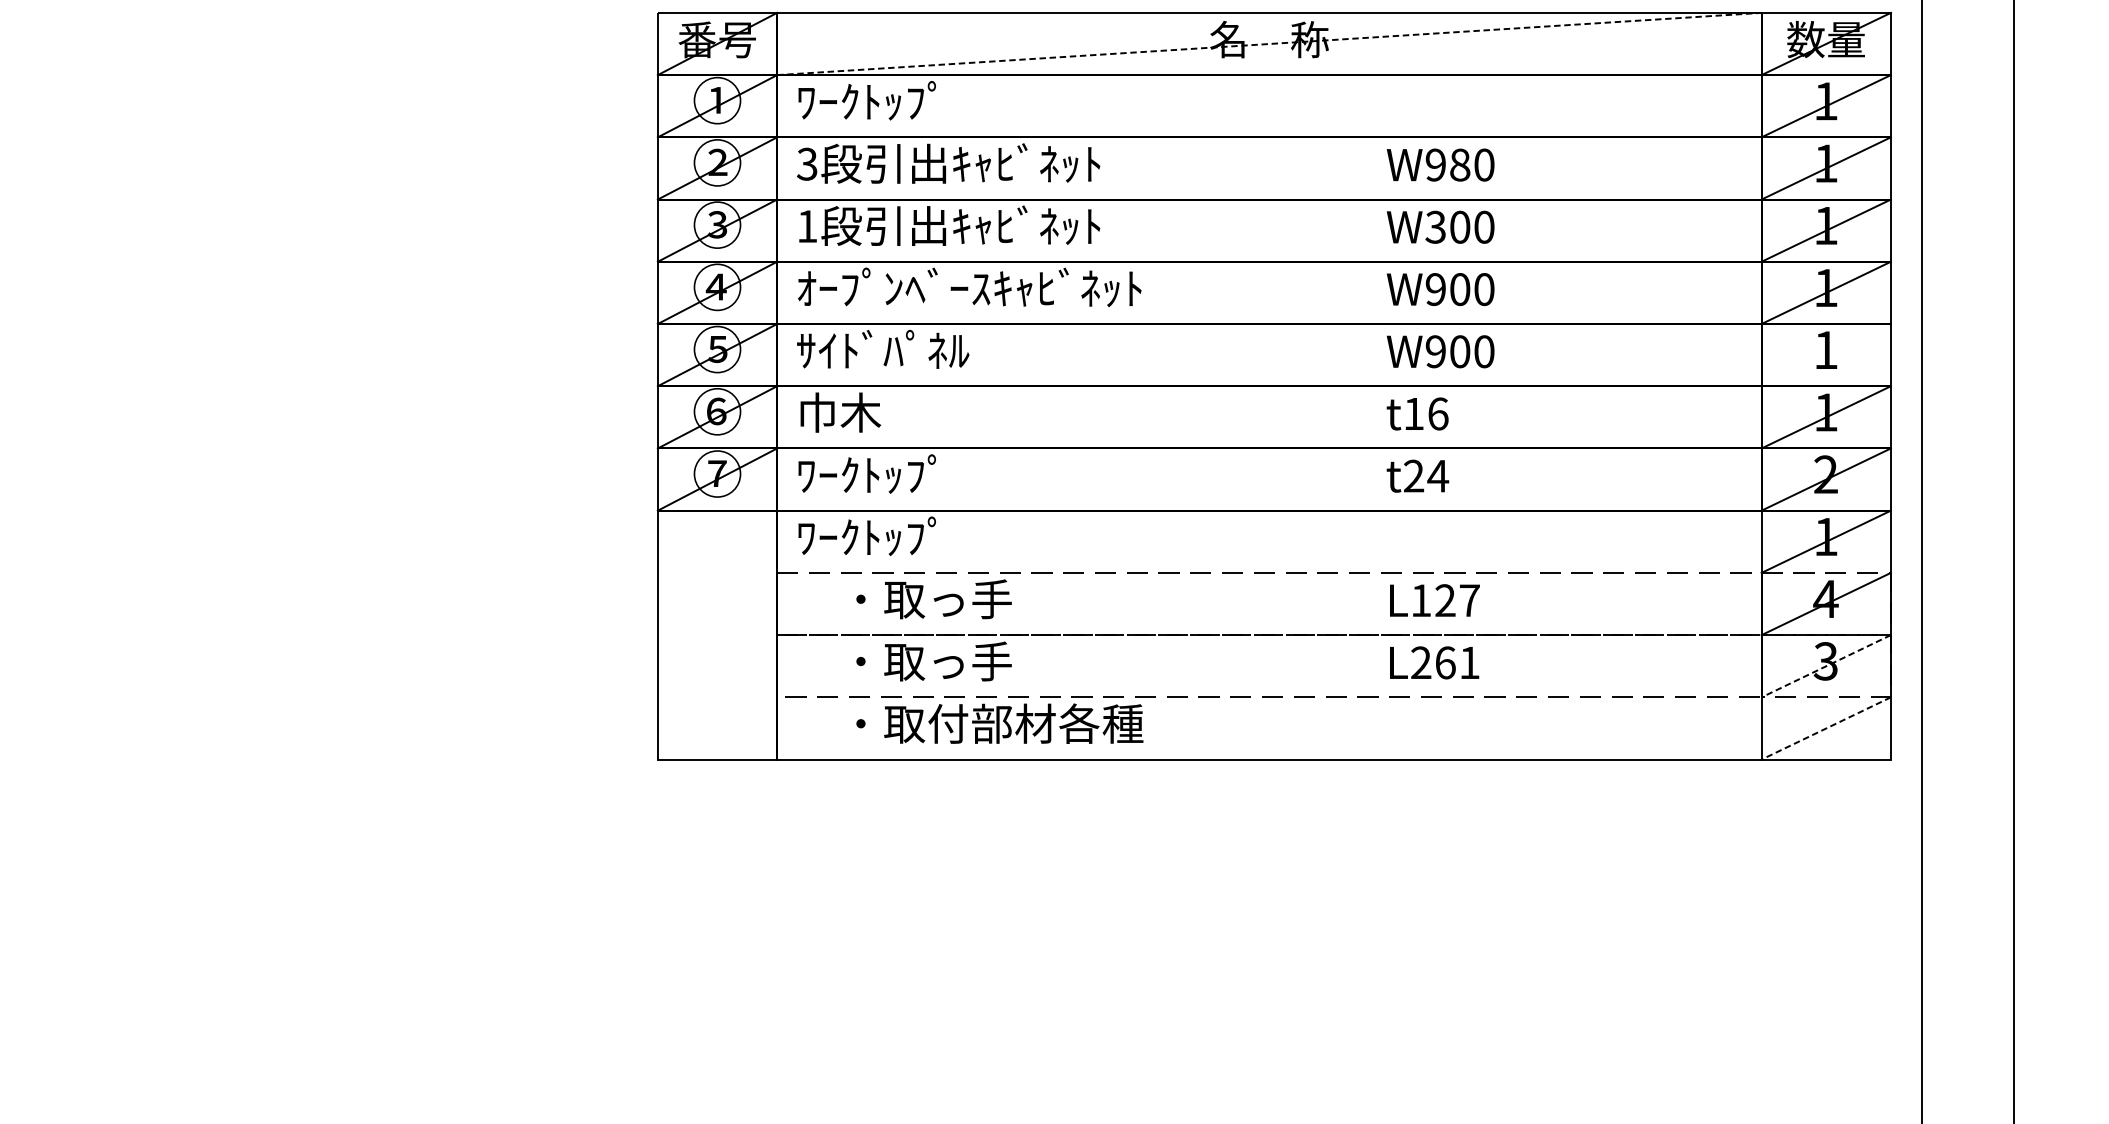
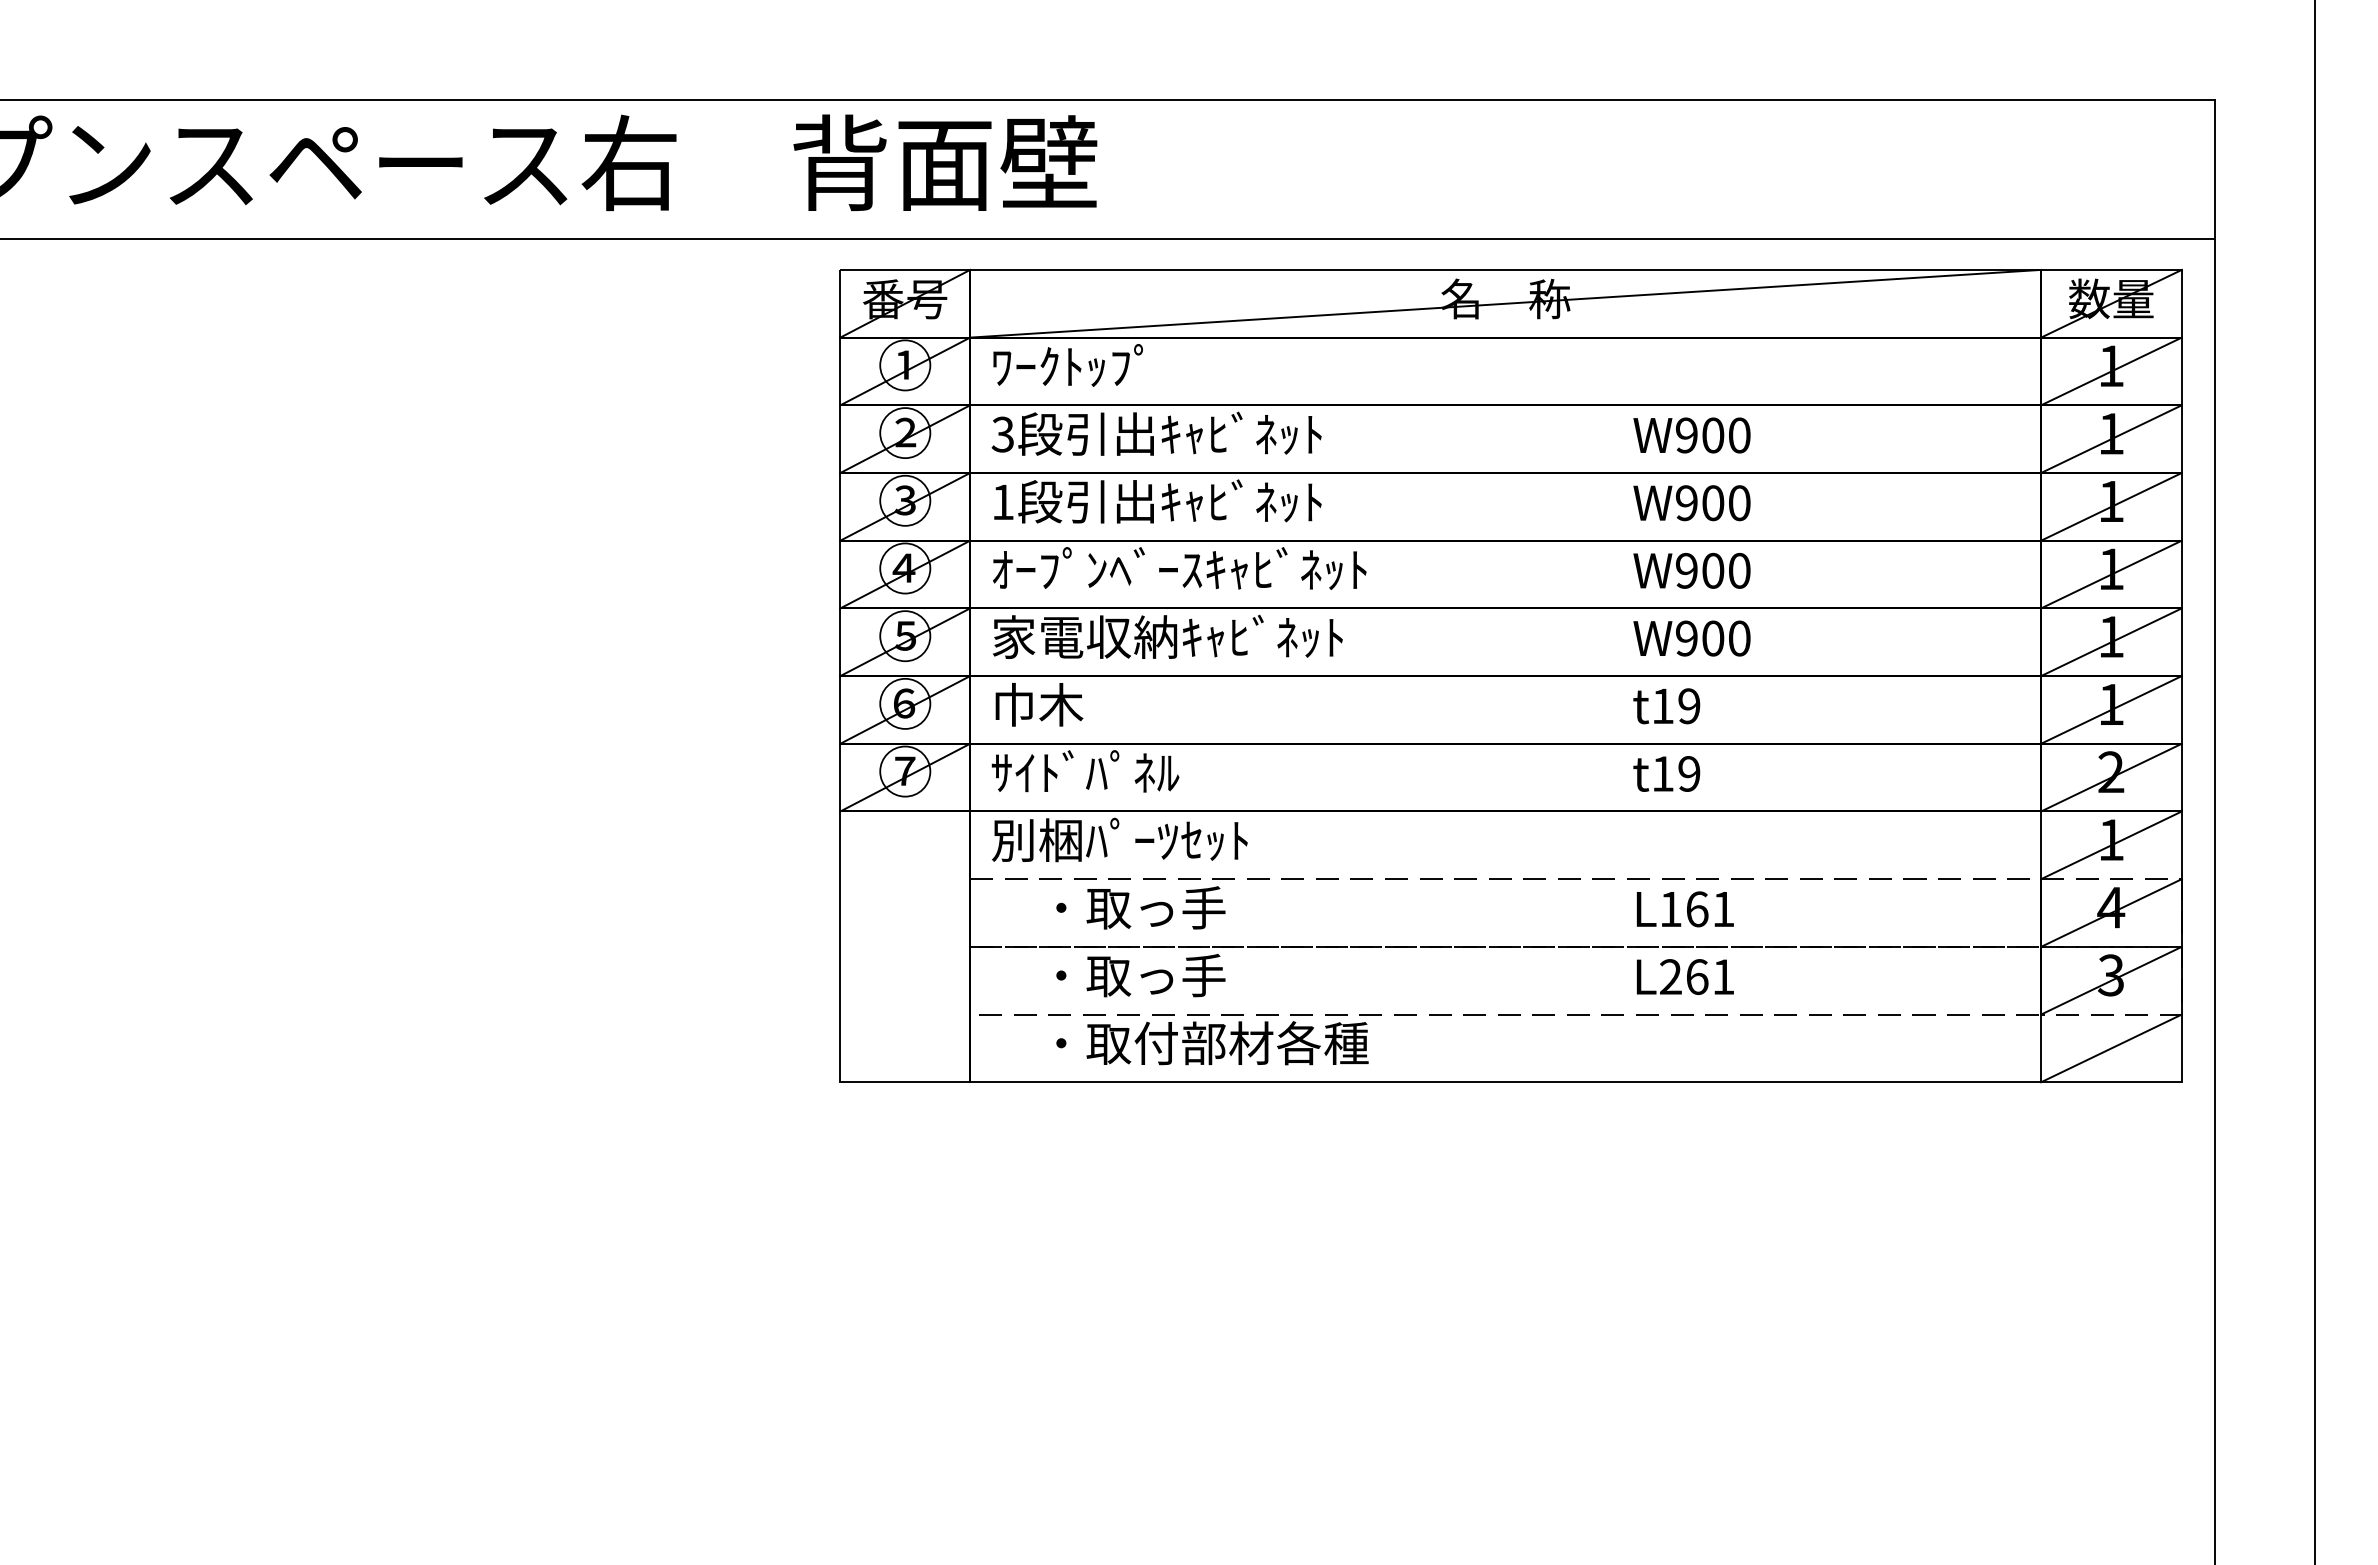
line: (1269, 43) -> (1505, 303), dashed -> solid
text: (1460, 165) -> (1713, 435), W980 -> W900
text: (1435, 227) -> (1686, 503), W300 -> W900
text: (957, 349) -> (1166, 636), ｻｲﾄﾞﾊﾟﾈﾙ -> 家電収納ｷｬﾋﾞﾈｯﾄ
line: (1826, 355) -> (2111, 642), added
text: (1438, 414) -> (1689, 706), t16 -> t19
text: (883, 473) -> (1085, 771), ﾜｰｸﾄｯﾌﾟ -> ｻｲﾄﾞﾊﾟﾈﾙ
text: (1426, 475) -> (1676, 773), t24 -> t19
text: (914, 536) -> (1119, 839), ﾜｰｸﾄｯﾌﾟ -> 別梱ﾊﾟｰﾂｾｯﾄ
text: (1457, 600) -> (1710, 909), L127 -> L161
line: (1826, 666) -> (2111, 980), dashed -> solid
line: (1826, 728) -> (2111, 1048), dashed -> solid

